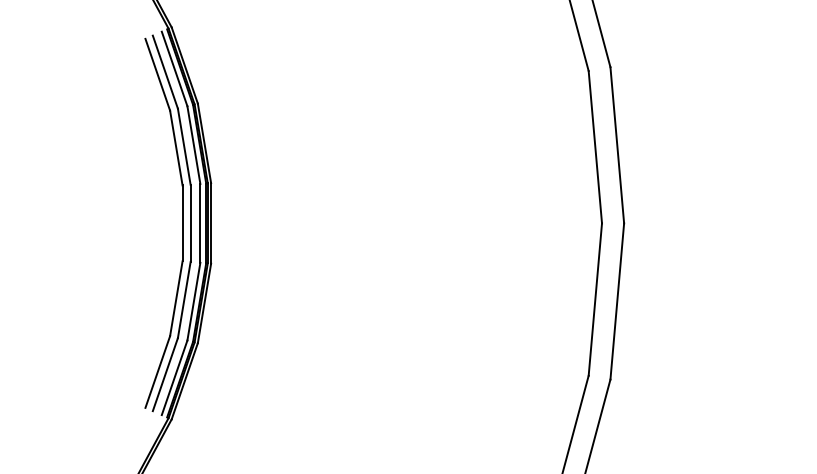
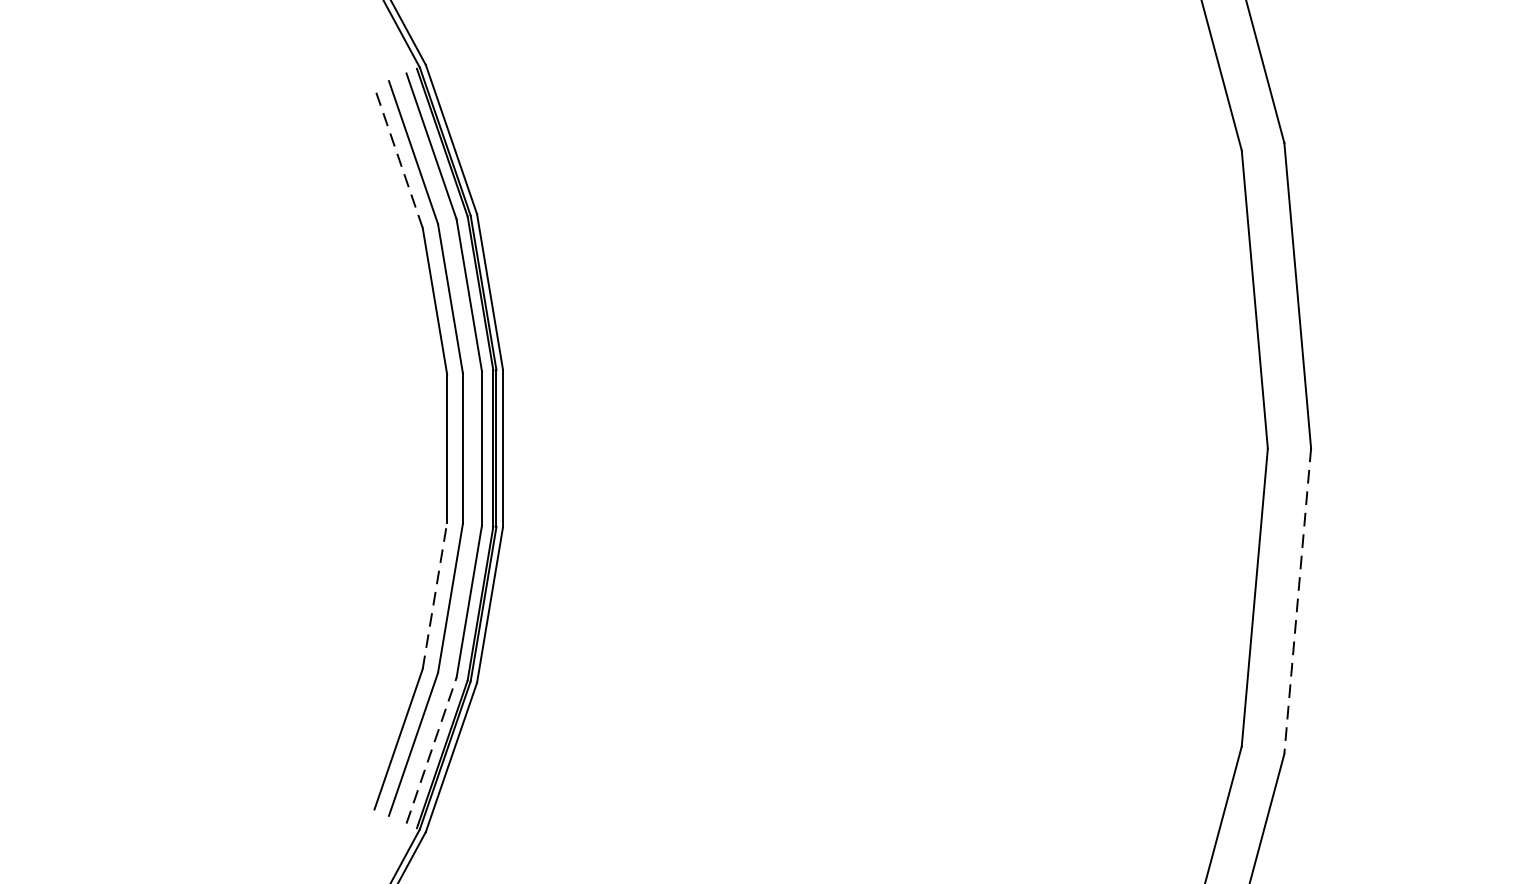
line: (157, 74) -> (398, 157), solid -> dashed
line: (176, 298) -> (435, 595), solid -> dashed
line: (617, 301) -> (1298, 601), solid -> dashed
line: (174, 377) -> (431, 750), solid -> dashed

